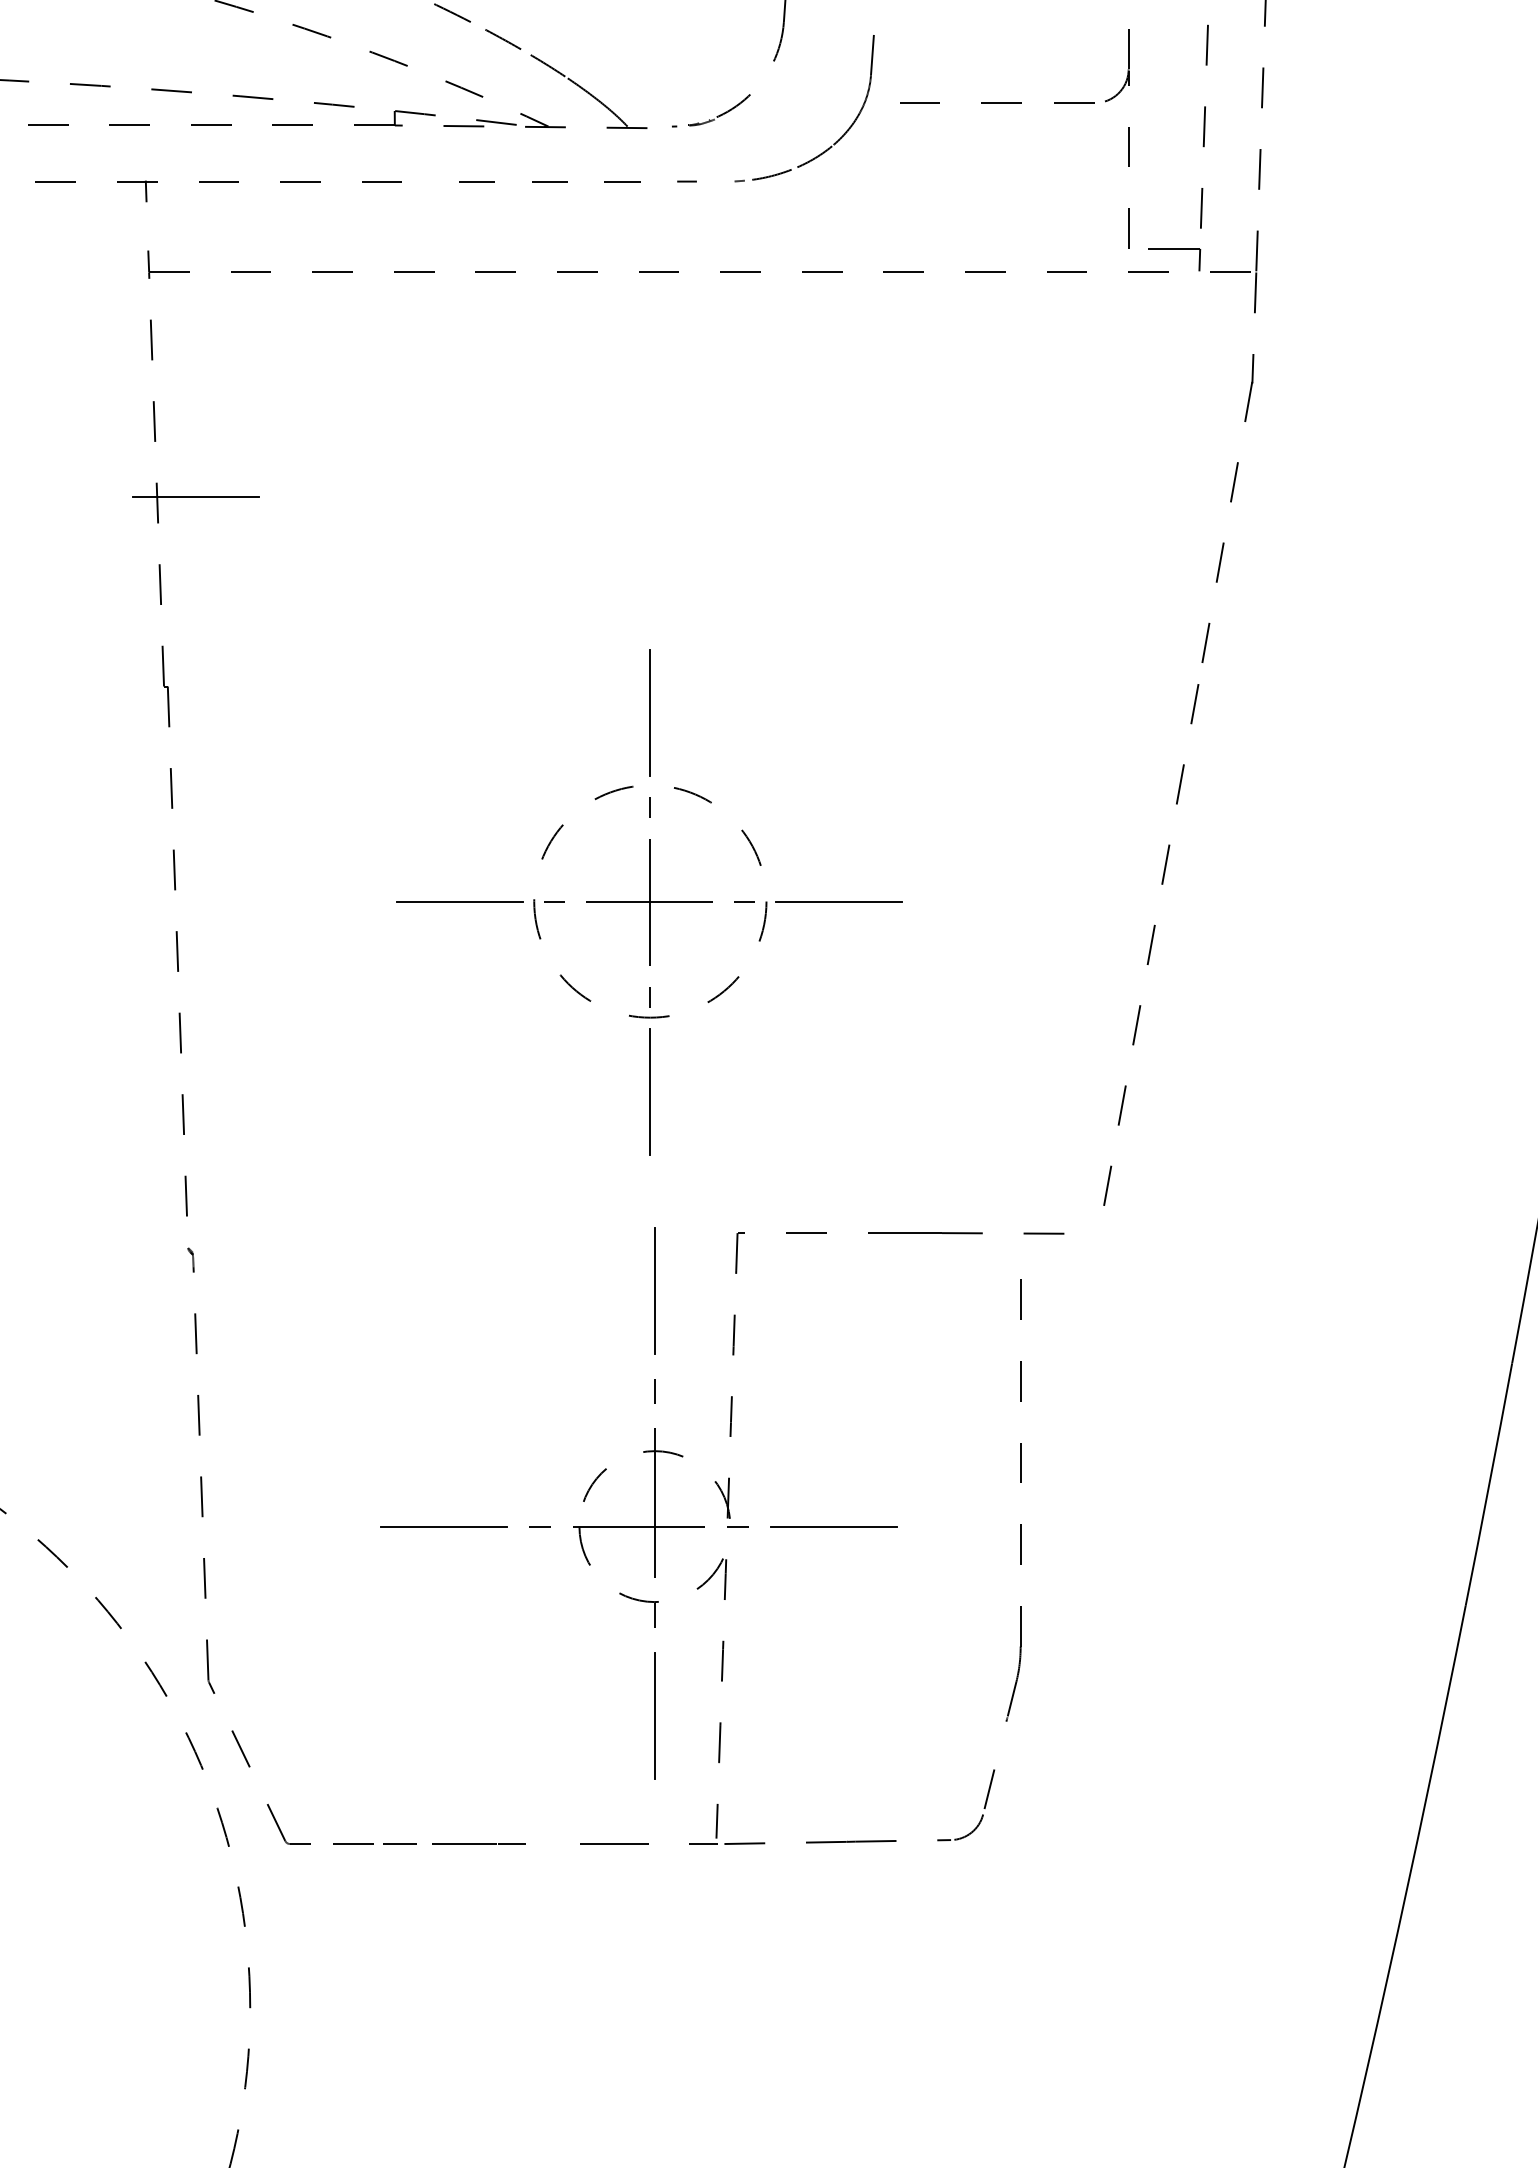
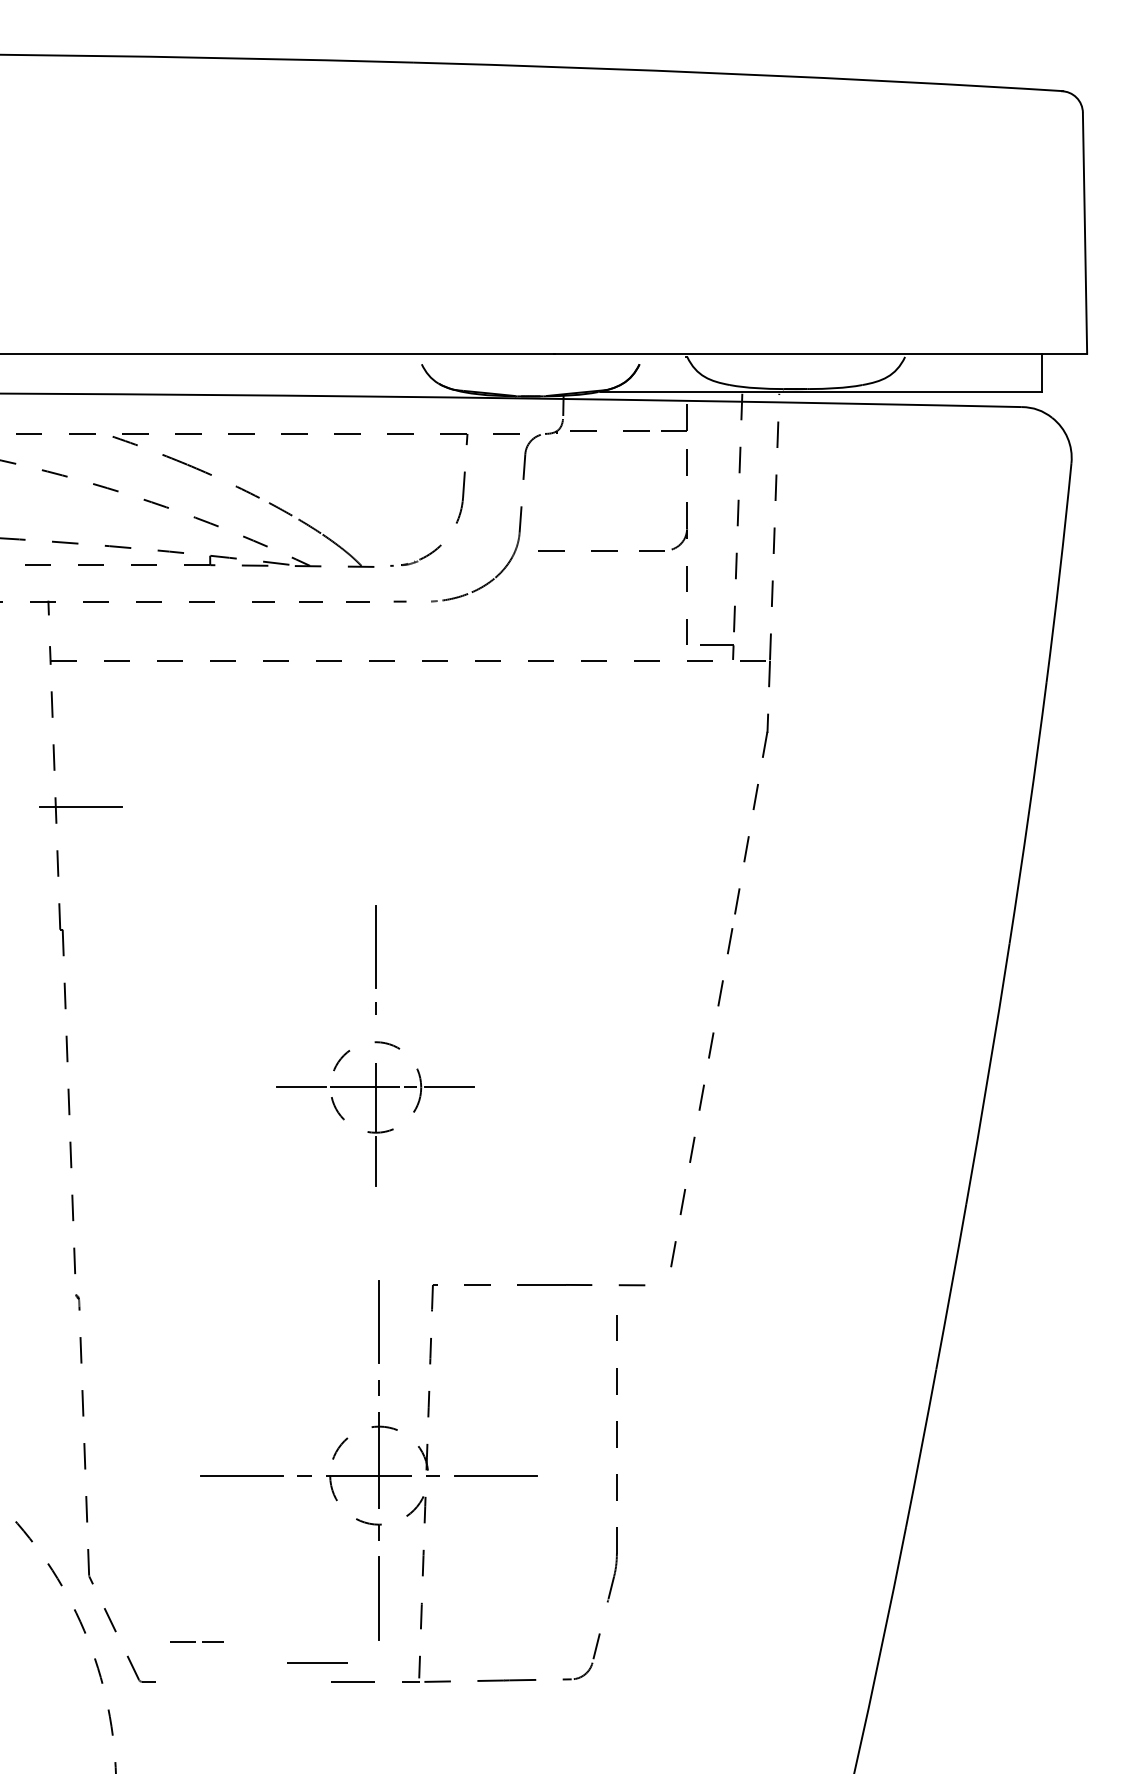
part: (649, 970) -> (375, 1114), size x0.6
line: (372, 1843) -> (195, 1641), moved
line: (478, 1843) -> (317, 1662), moved

